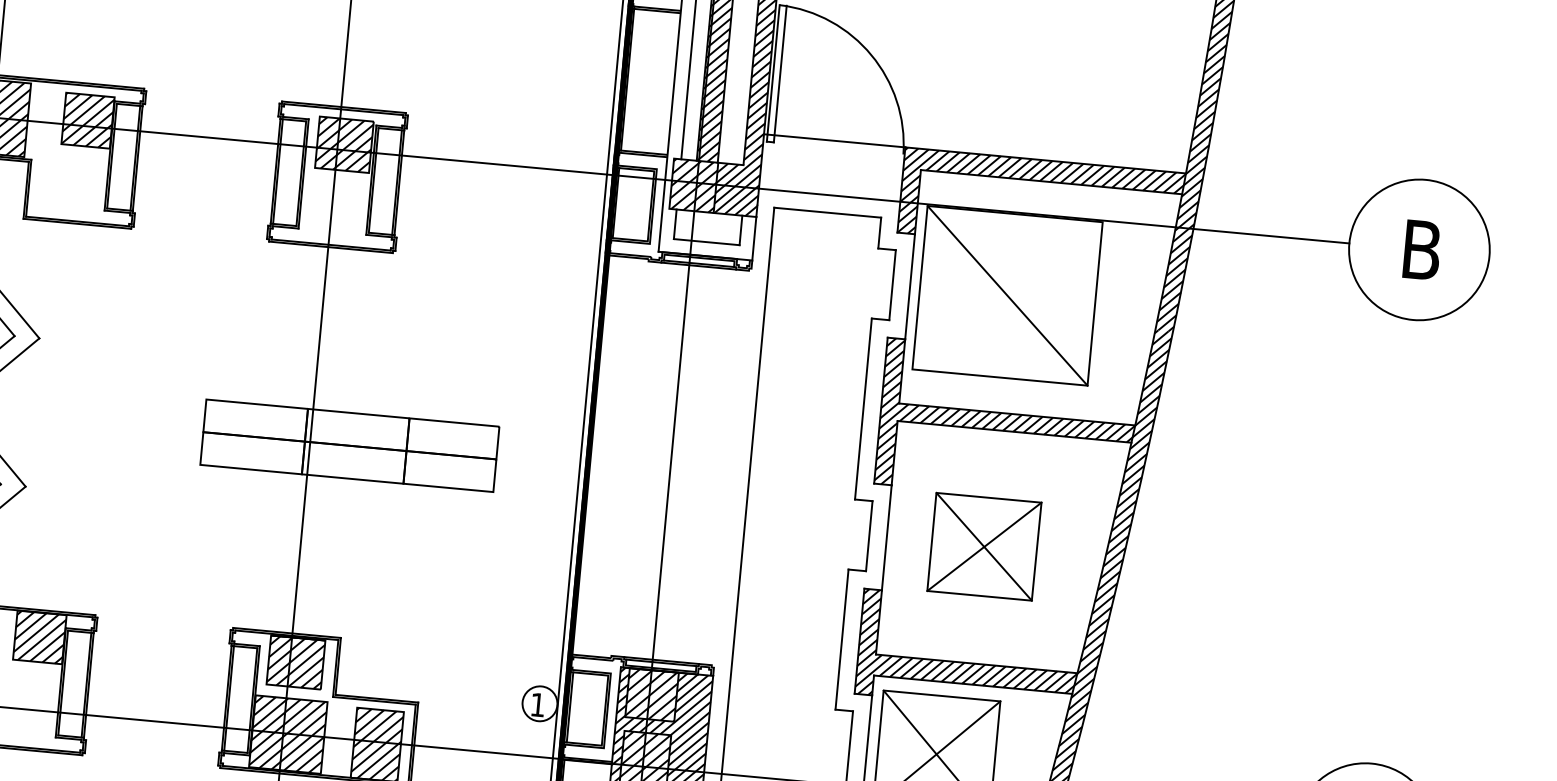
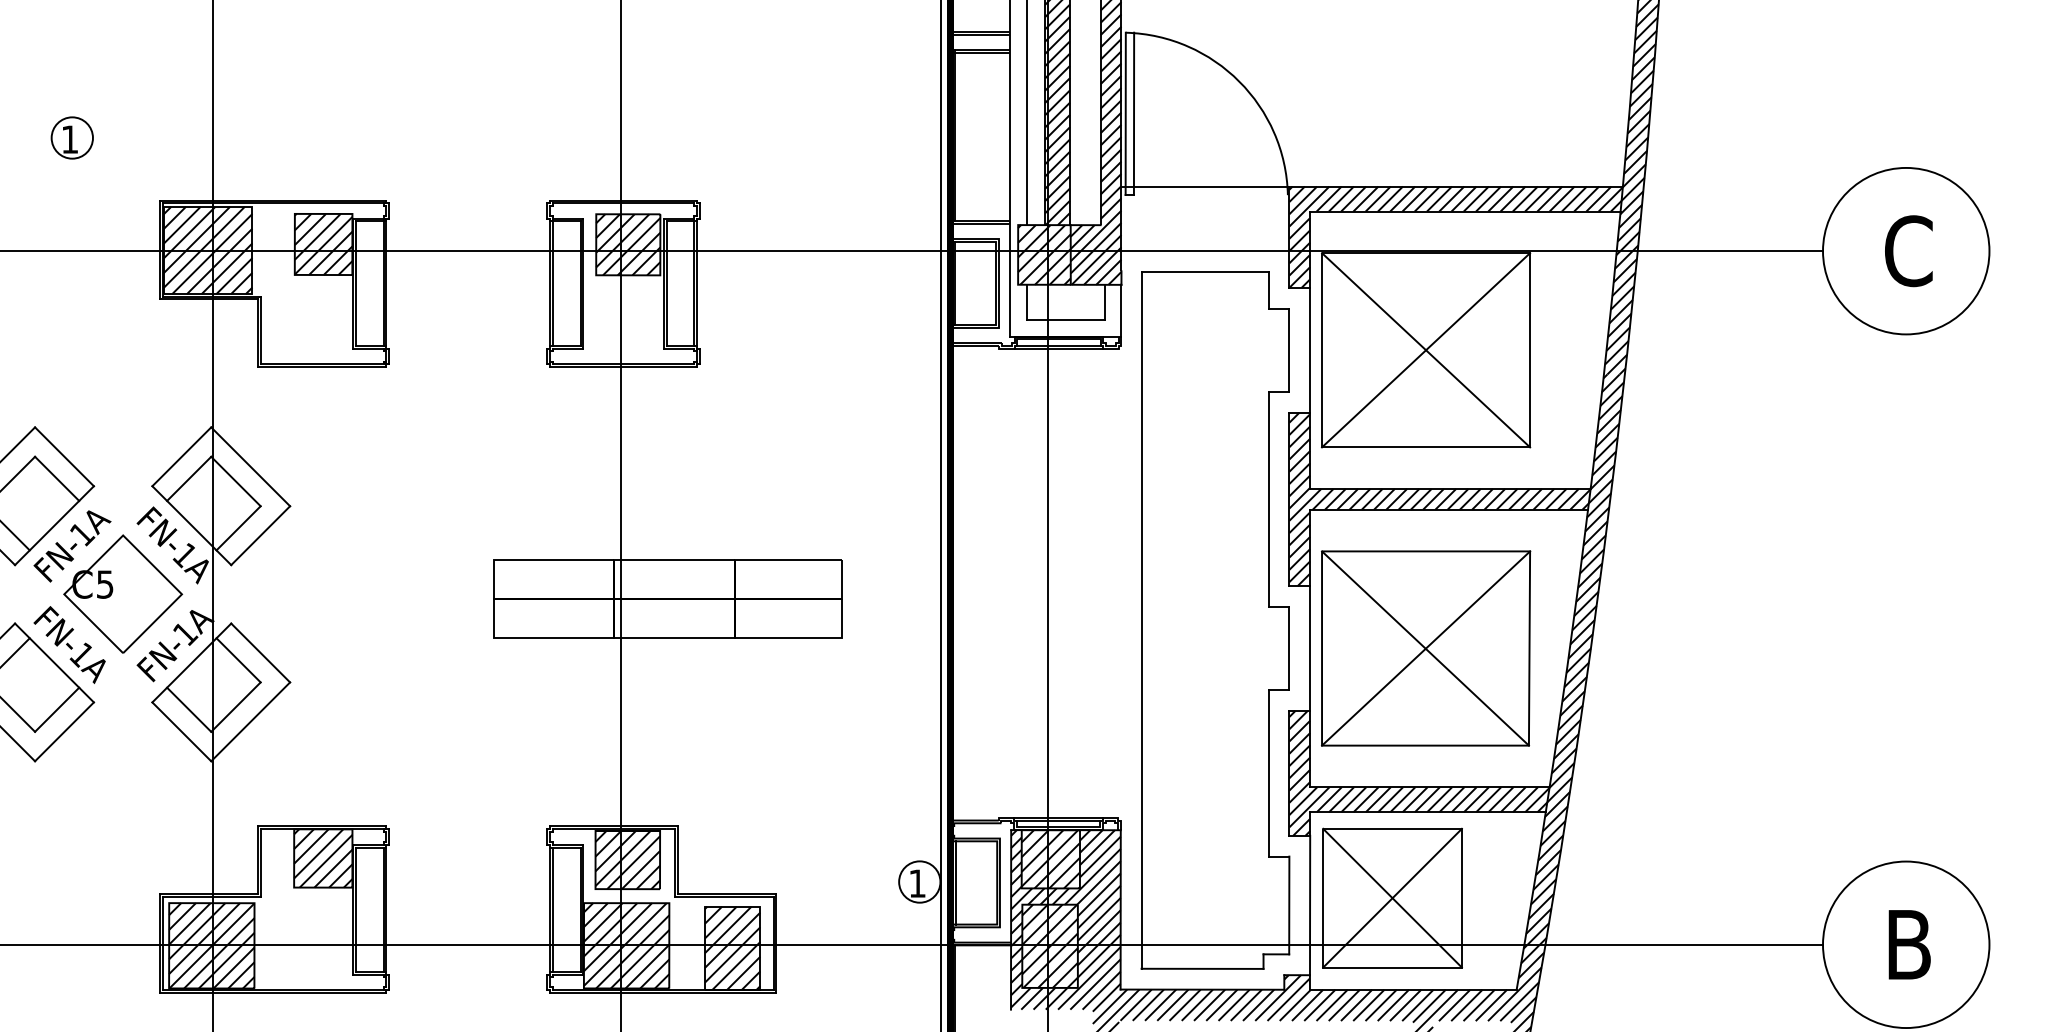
text: (1421, 250) -> (1908, 251), B -> C
line: (1007, 296) -> (1426, 350), added
part: (984, 546) -> (1426, 648), size x1.67

